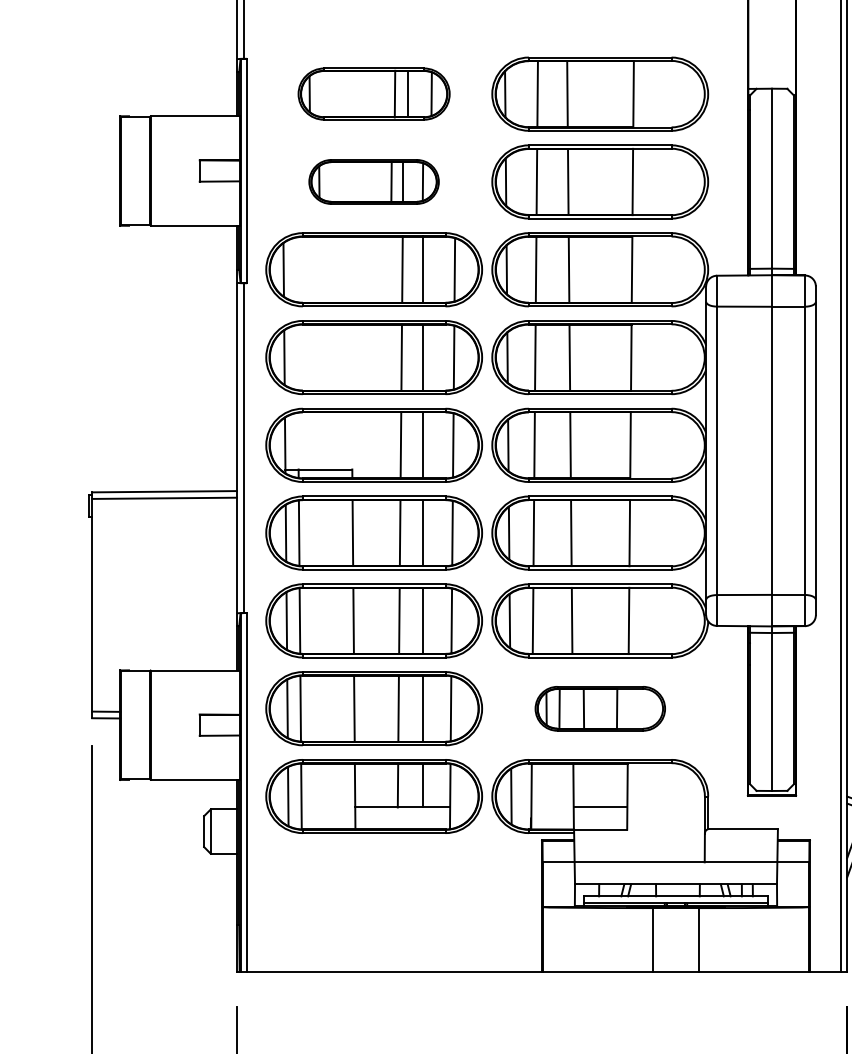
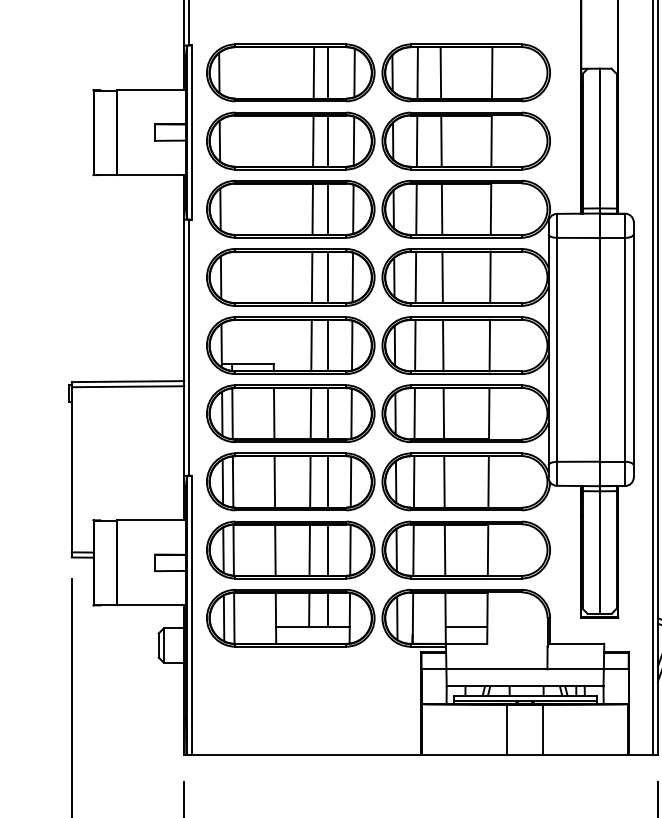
part: (373, 93) -> (290, 72), size x1.43
part: (373, 181) -> (290, 140), size x1.67
part: (600, 708) -> (466, 549), size x1.67

